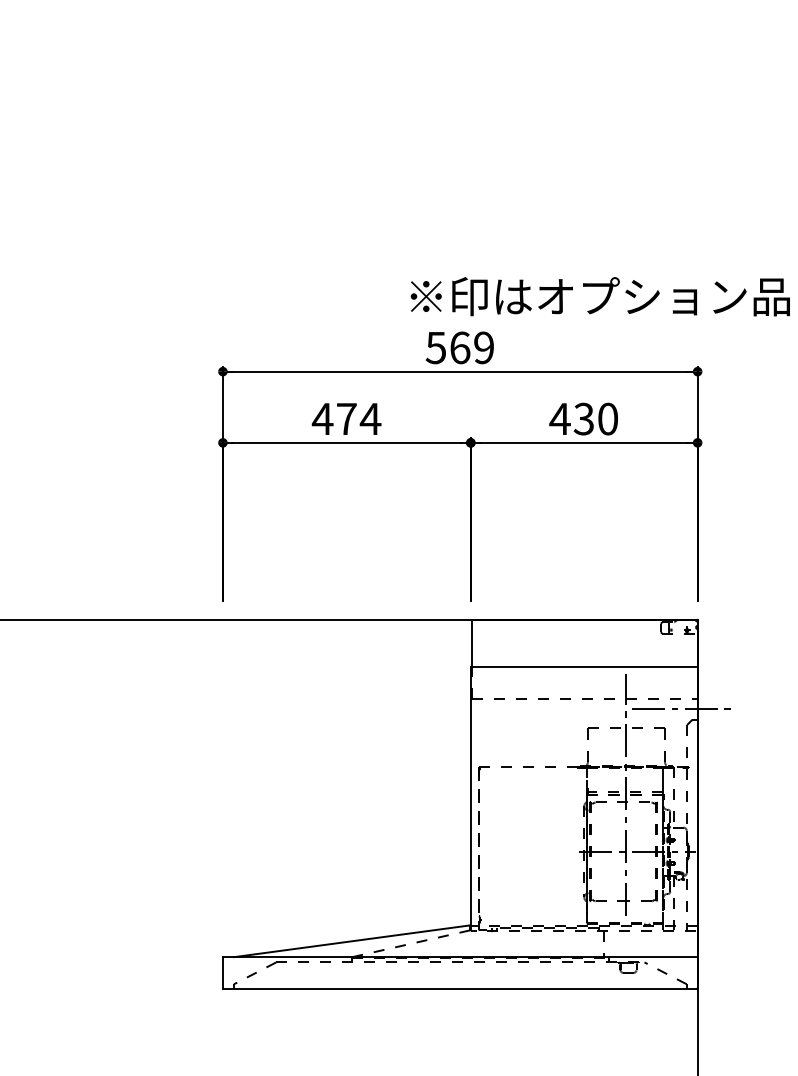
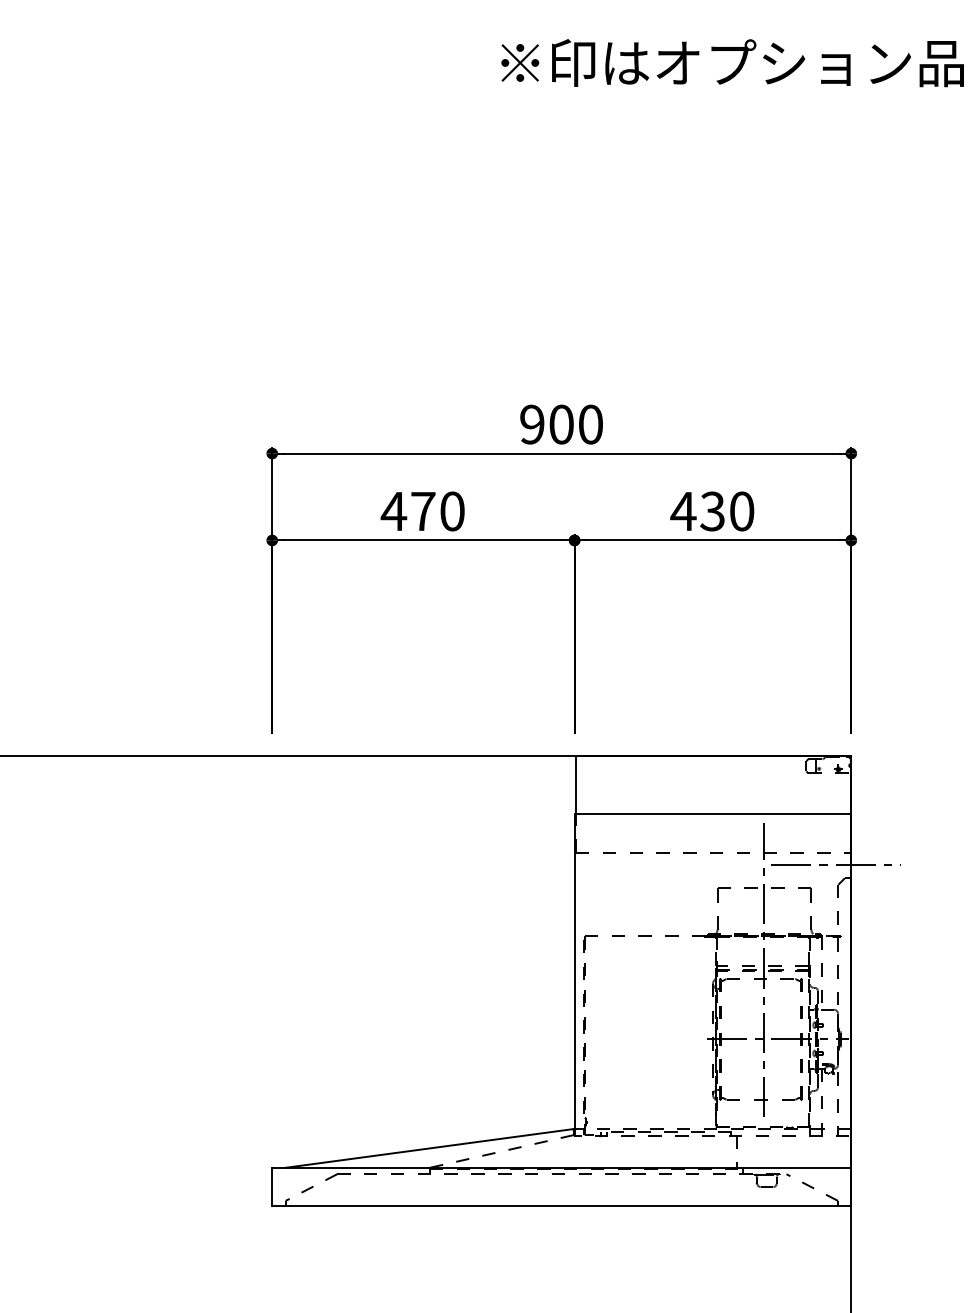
text: (600, 296) -> (732, 63), moved
text: (459, 347) -> (560, 424), 569 -> 900
text: (370, 419) -> (452, 511), 474 -> 470

